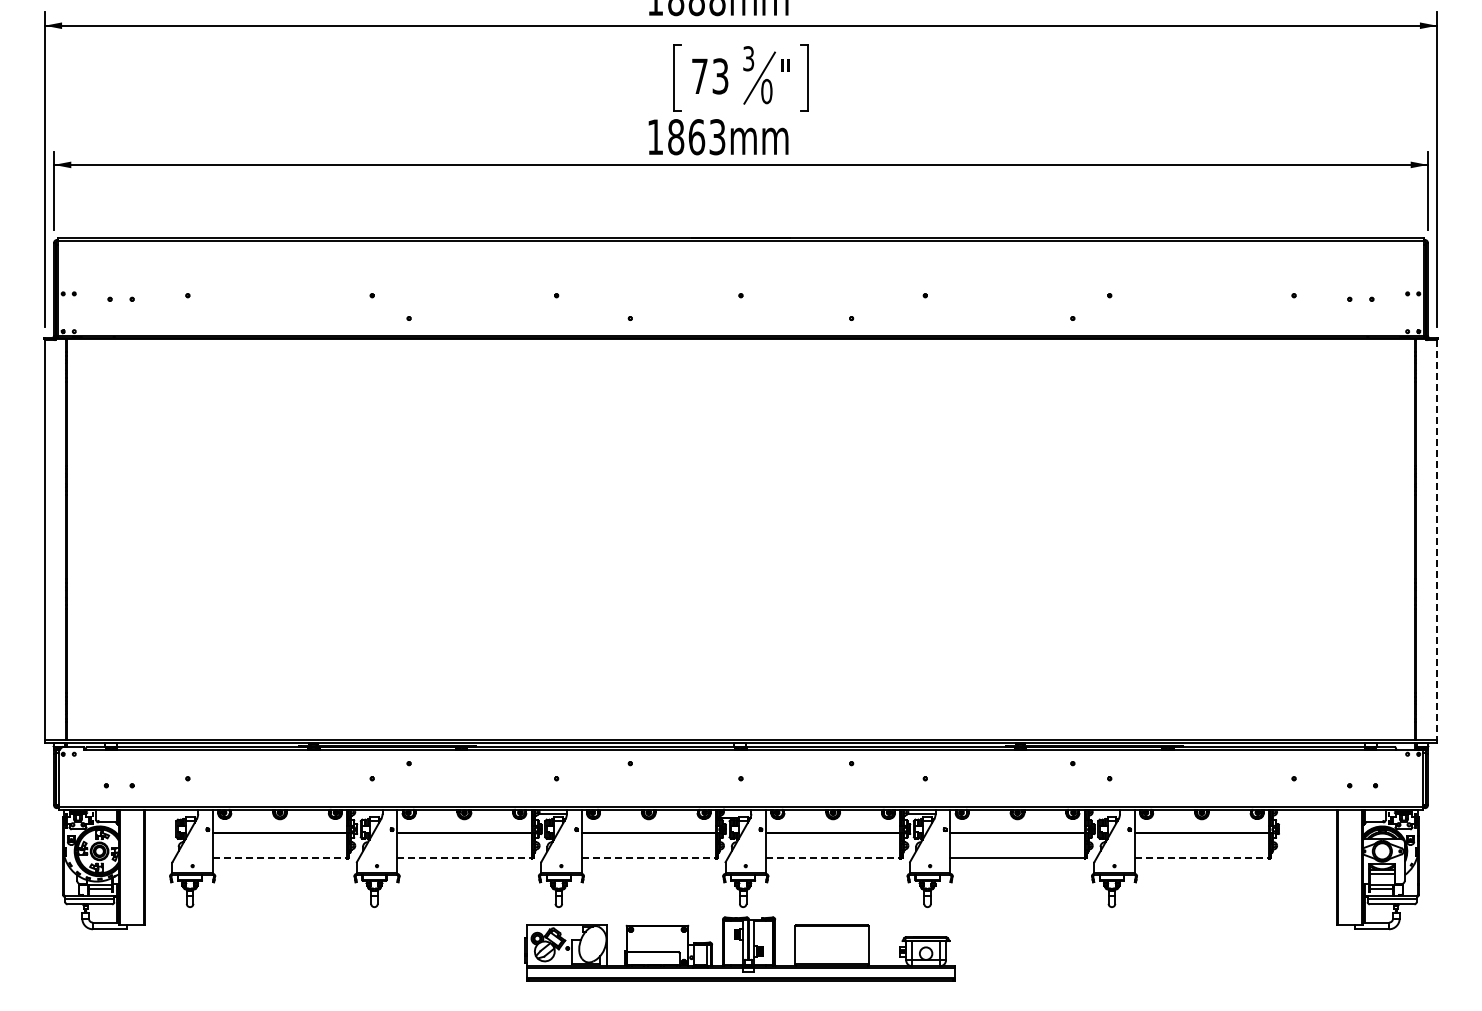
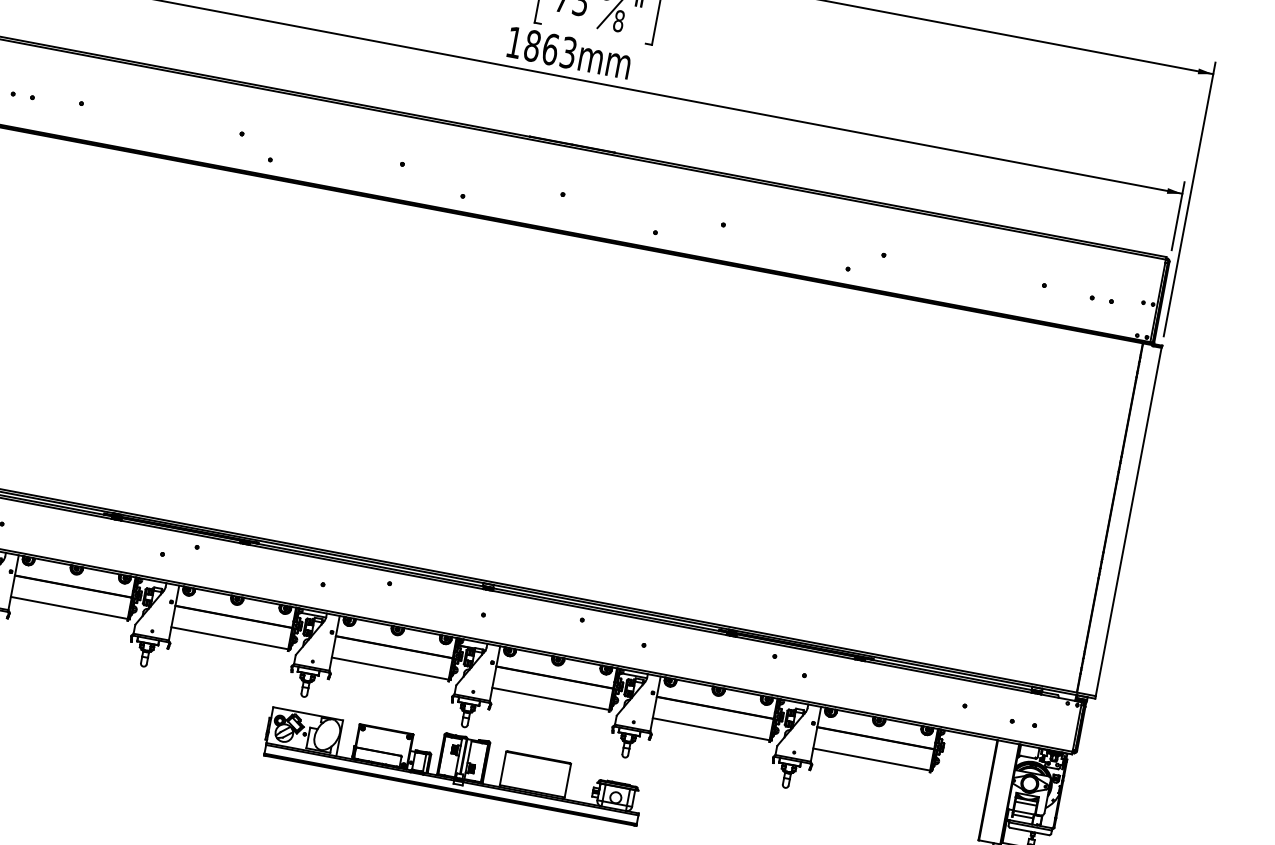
text: (766, 91) -> (618, 21), 0 -> 8
line: (1437, 540) -> (1128, 522), dashed -> solid
line: (280, 857) -> (69, 607), dashed -> solid
line: (464, 857) -> (229, 638), dashed -> solid
line: (649, 857) -> (390, 668), dashed -> solid
line: (833, 857) -> (551, 698), dashed -> solid
line: (1202, 857) -> (872, 759), dashed -> solid

